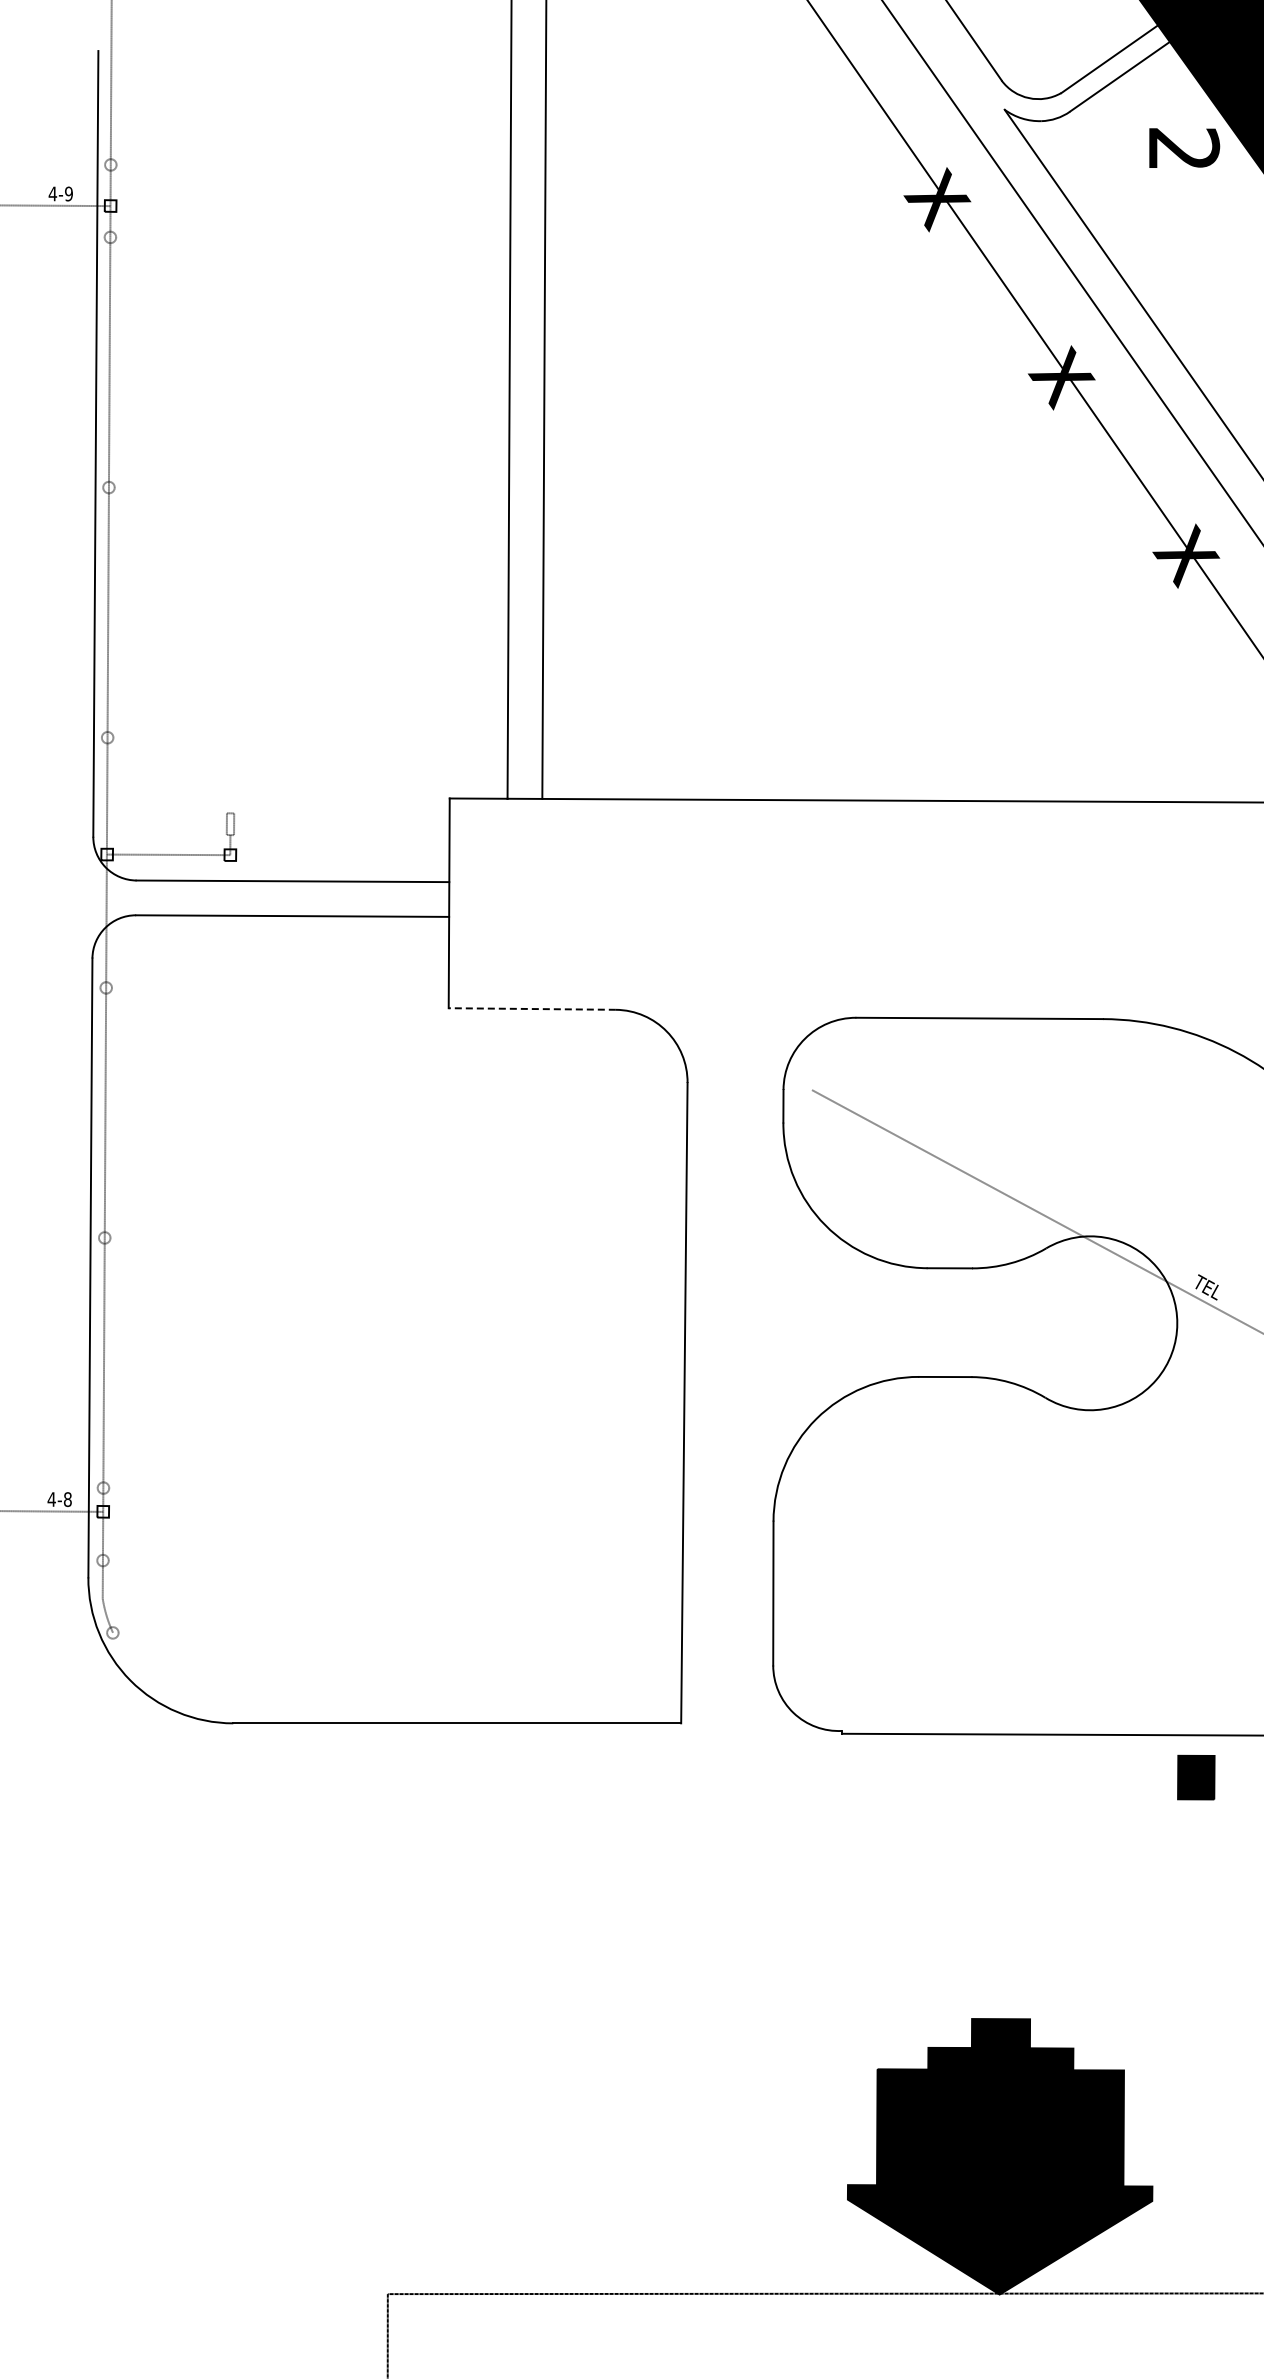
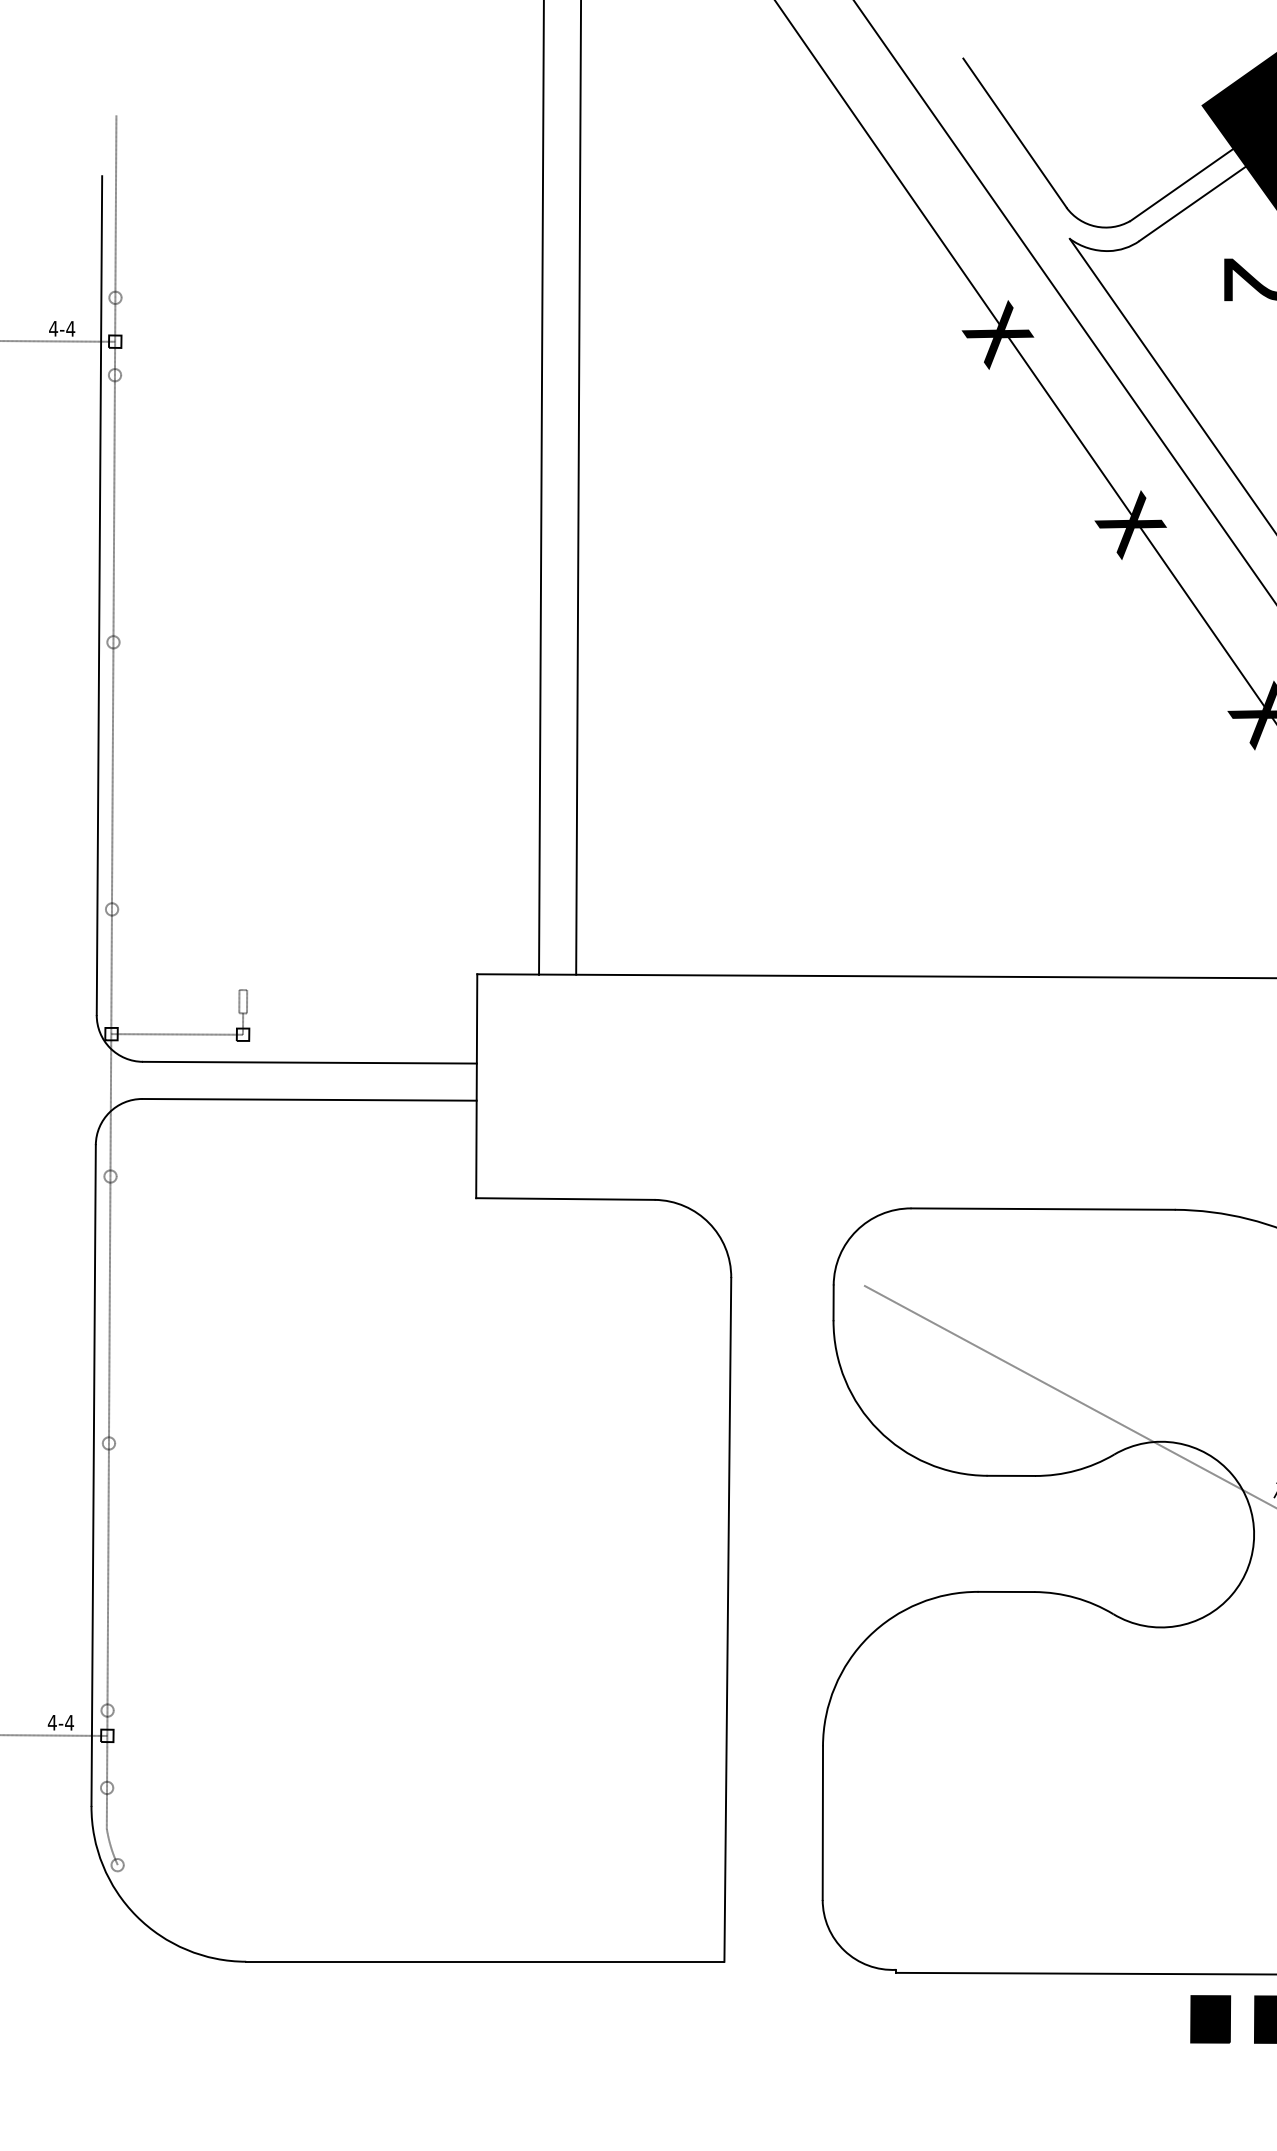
text: (68, 193) -> (70, 328), 4-9 -> 4-4
line: (532, 1009) -> (565, 1199), dashed -> solid
text: (67, 1499) -> (69, 1722), 4-8 -> 4-4
part: (1136, 1776) -> (1210, 2018), added

